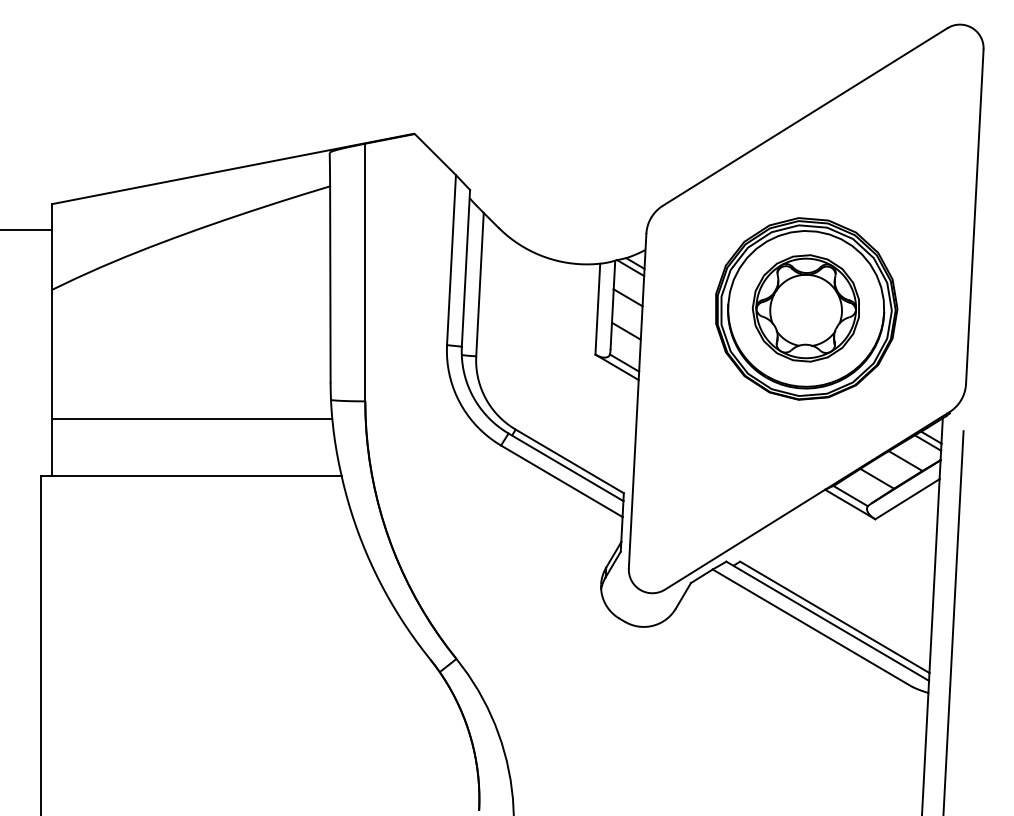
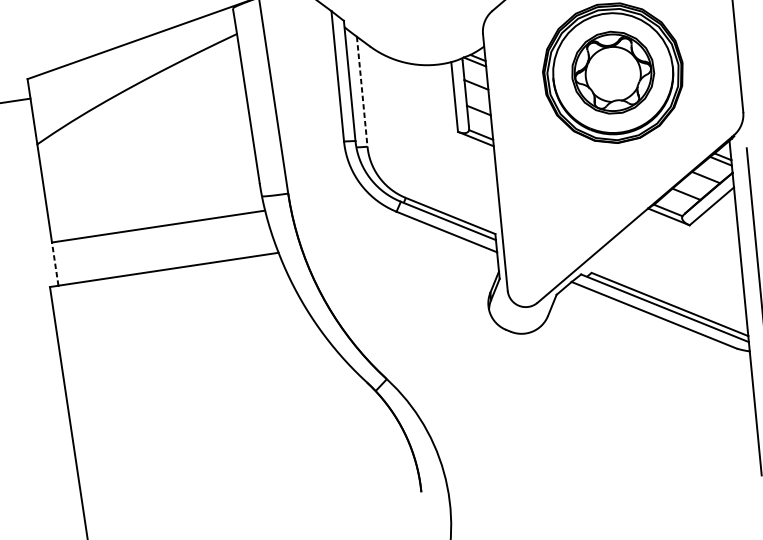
line: (479, 284) -> (361, 91), solid -> dashed
line: (52, 446) -> (55, 263), solid -> dashed

